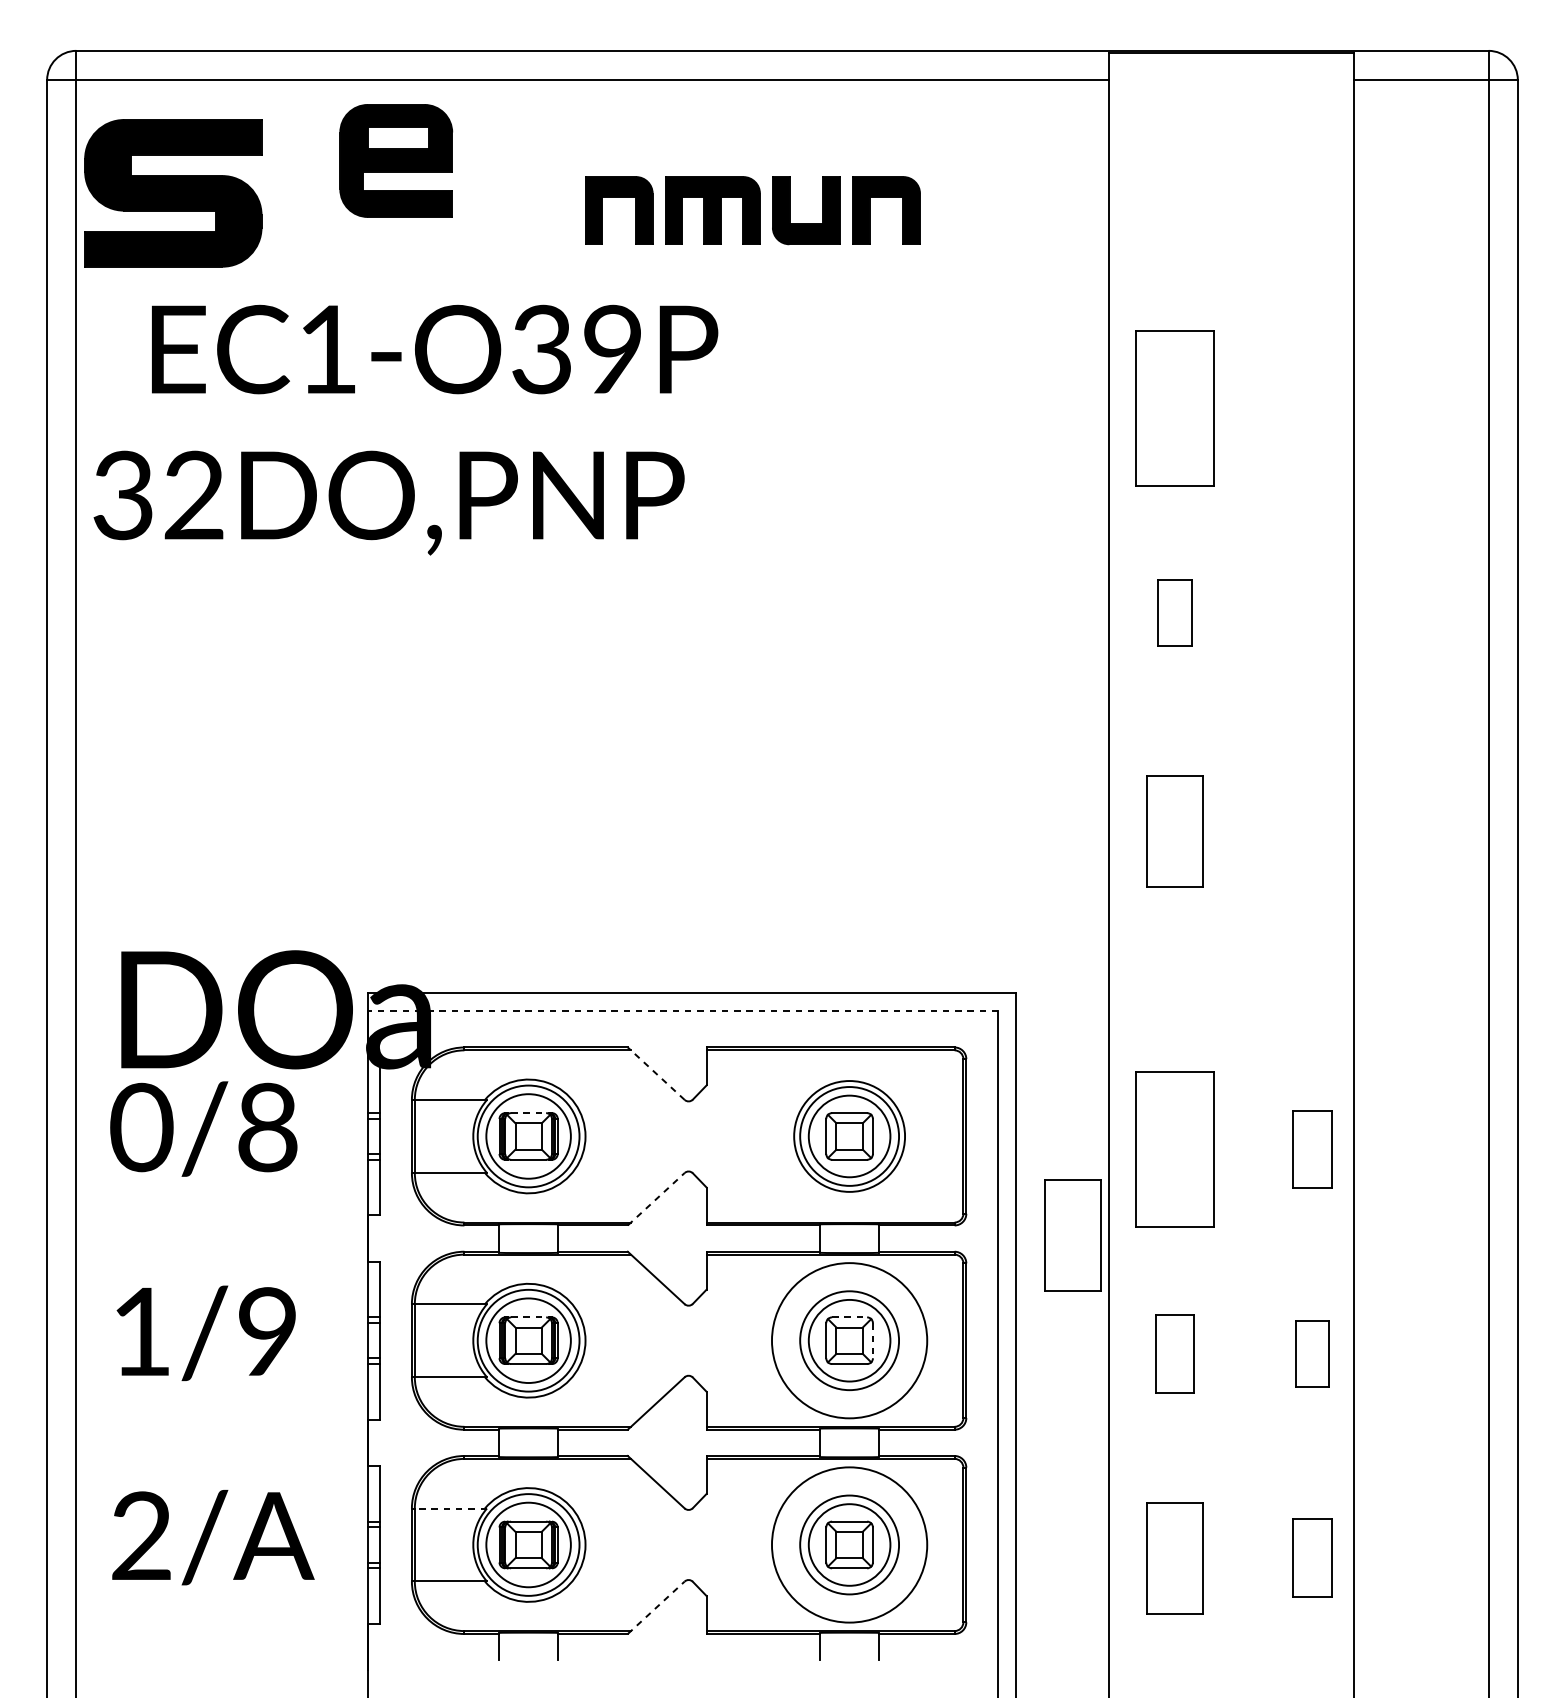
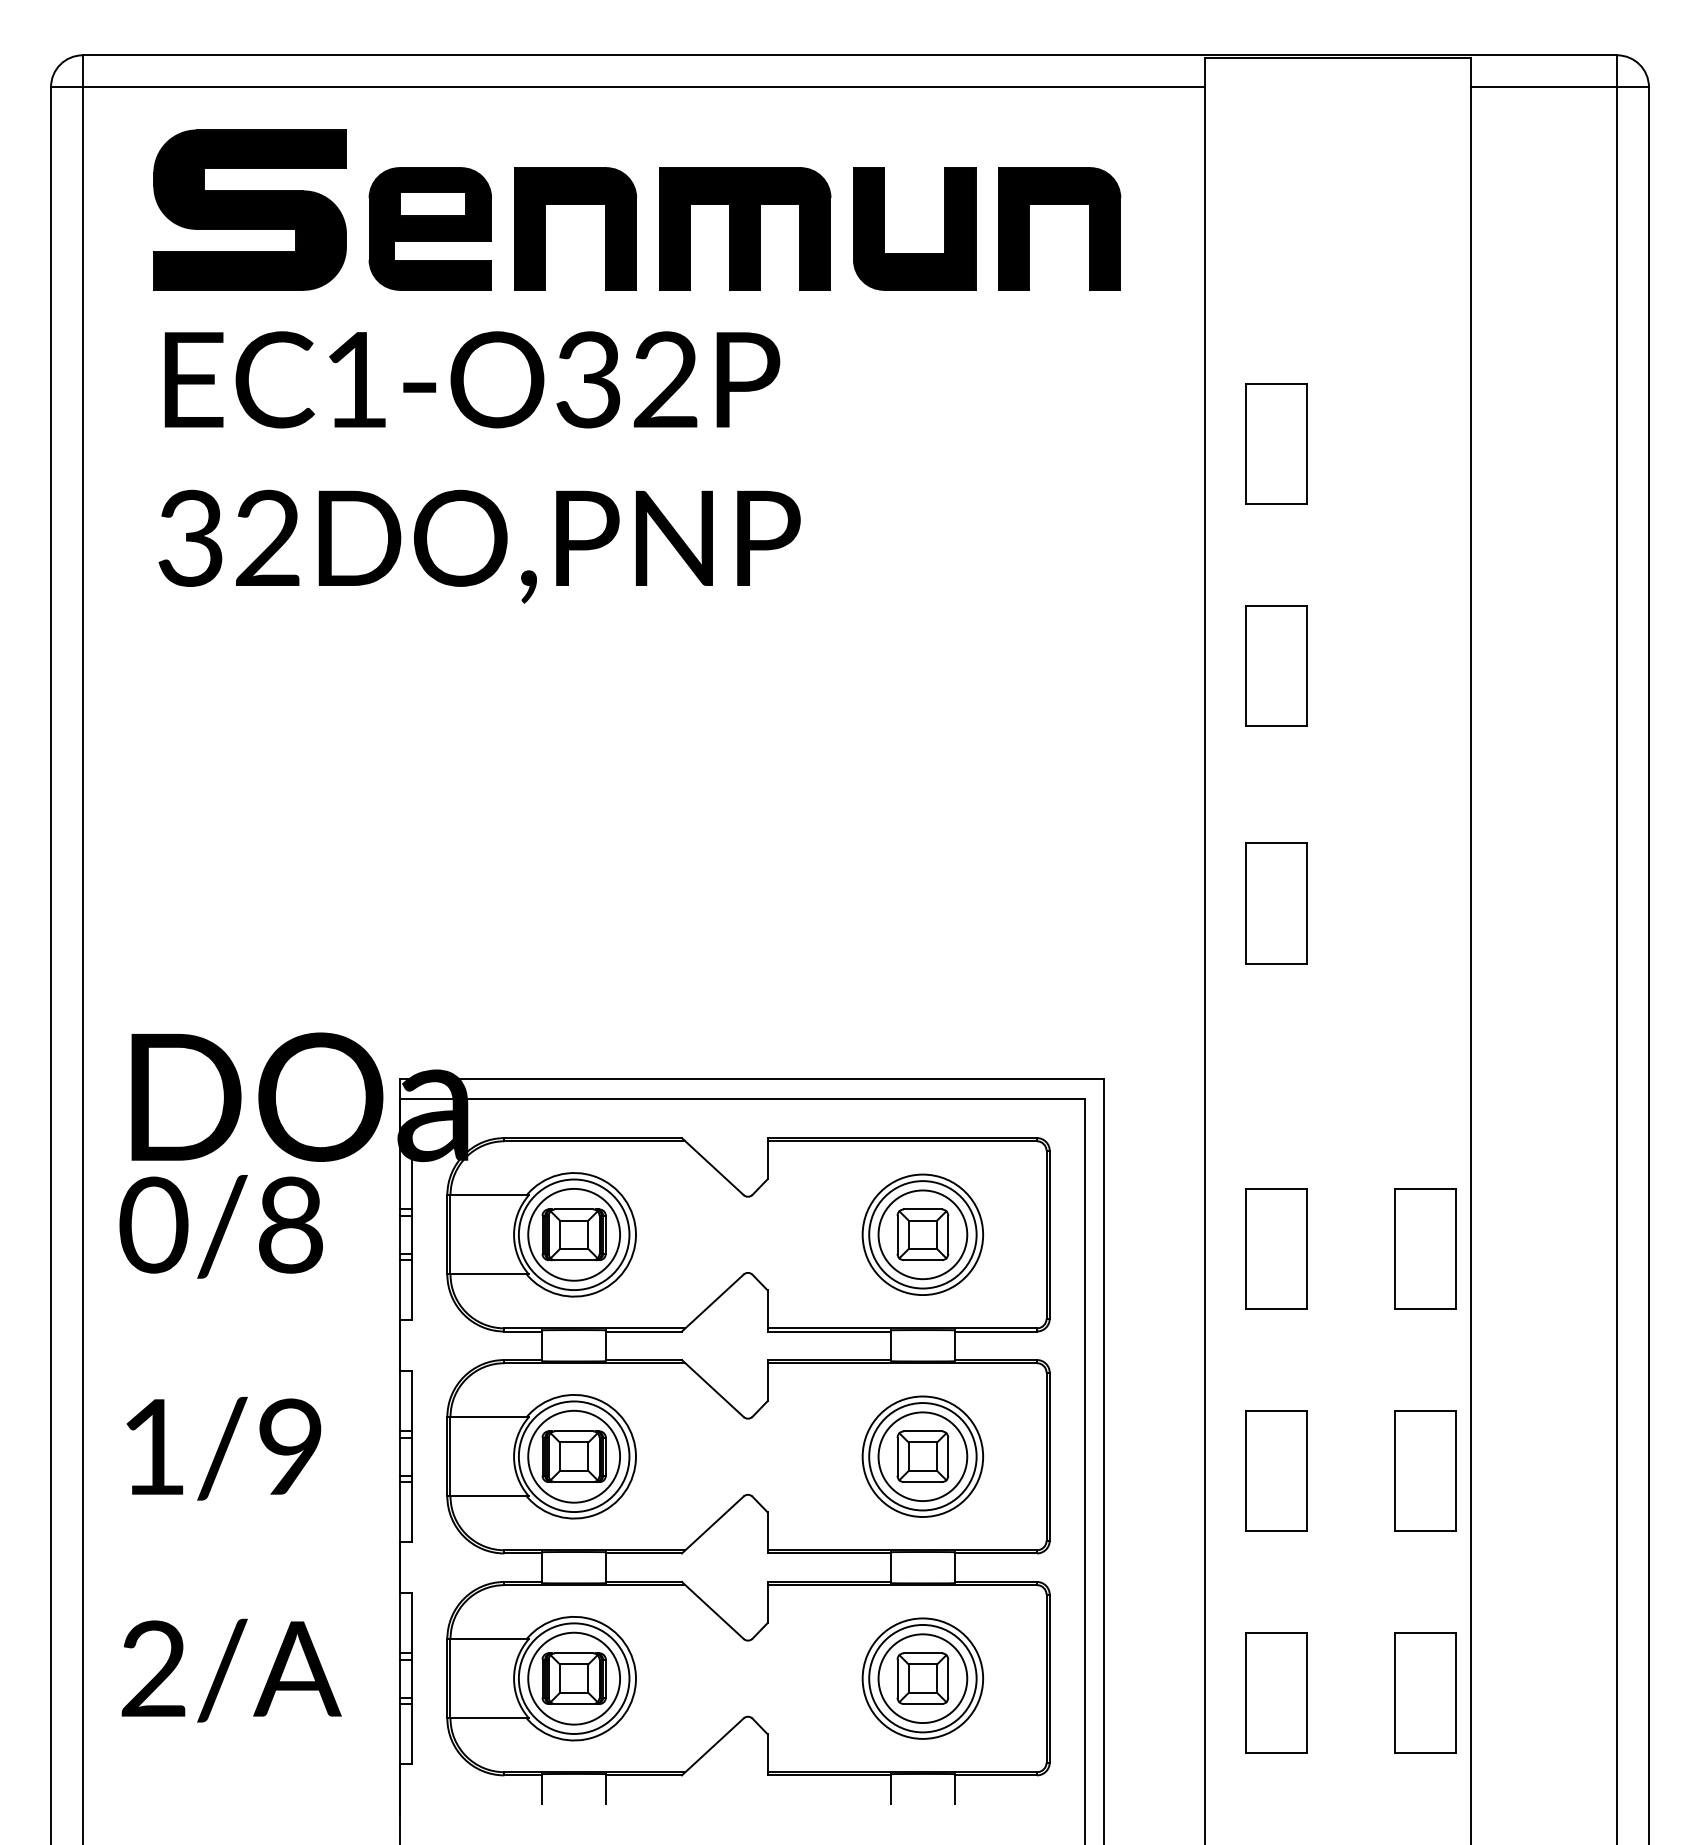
part: (395, 160) -> (429, 228), moved
part: (172, 192) -> (249, 209), moved
part: (752, 210) -> (817, 228), size x1.67
text: (612, 349) -> (665, 379), EC1-O39P -> EC1-O32P
part: (1175, 408) -> (1276, 443), size x0.71
text: (389, 502) -> (479, 546), moved
part: (1175, 612) -> (1276, 665), size x1.67
line: (682, 1010) -> (741, 1098), dashed -> solid
line: (655, 1073) -> (712, 1166), dashed -> solid
line: (528, 1113) -> (574, 1209), dashed -> solid
part: (1175, 1149) -> (1276, 1248), size x0.71
part: (1312, 1149) -> (1425, 1248), size x1.43
line: (656, 1198) -> (713, 1302), dashed -> solid
part: (1072, 1235) -> (1165, 1342), removed
line: (528, 1317) -> (574, 1431), dashed -> solid
line: (850, 1317) -> (923, 1431), dashed -> solid
circle: (849, 1340) -> (922, 1456), size x0.71
line: (873, 1341) -> (948, 1457), dashed -> solid
part: (1175, 1353) -> (1276, 1470), size x1.43
part: (1312, 1353) -> (1425, 1470), size x1.67
line: (450, 1508) -> (489, 1639), dashed -> solid
circle: (849, 1544) -> (922, 1678), size x0.71
part: (1312, 1557) -> (1425, 1692), size x1.43
line: (656, 1607) -> (713, 1746), dashed -> solid

